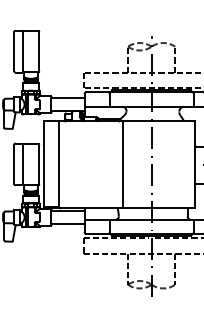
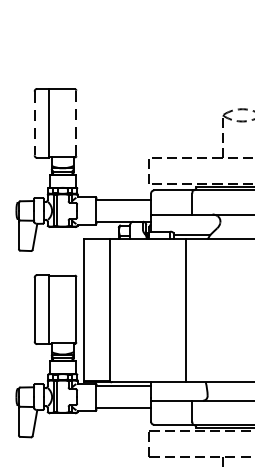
line: (39, 51) -> (76, 123), solid -> dashed
line: (14, 52) -> (35, 124), solid -> dashed
line: (122, 164) -> (185, 309), moved

